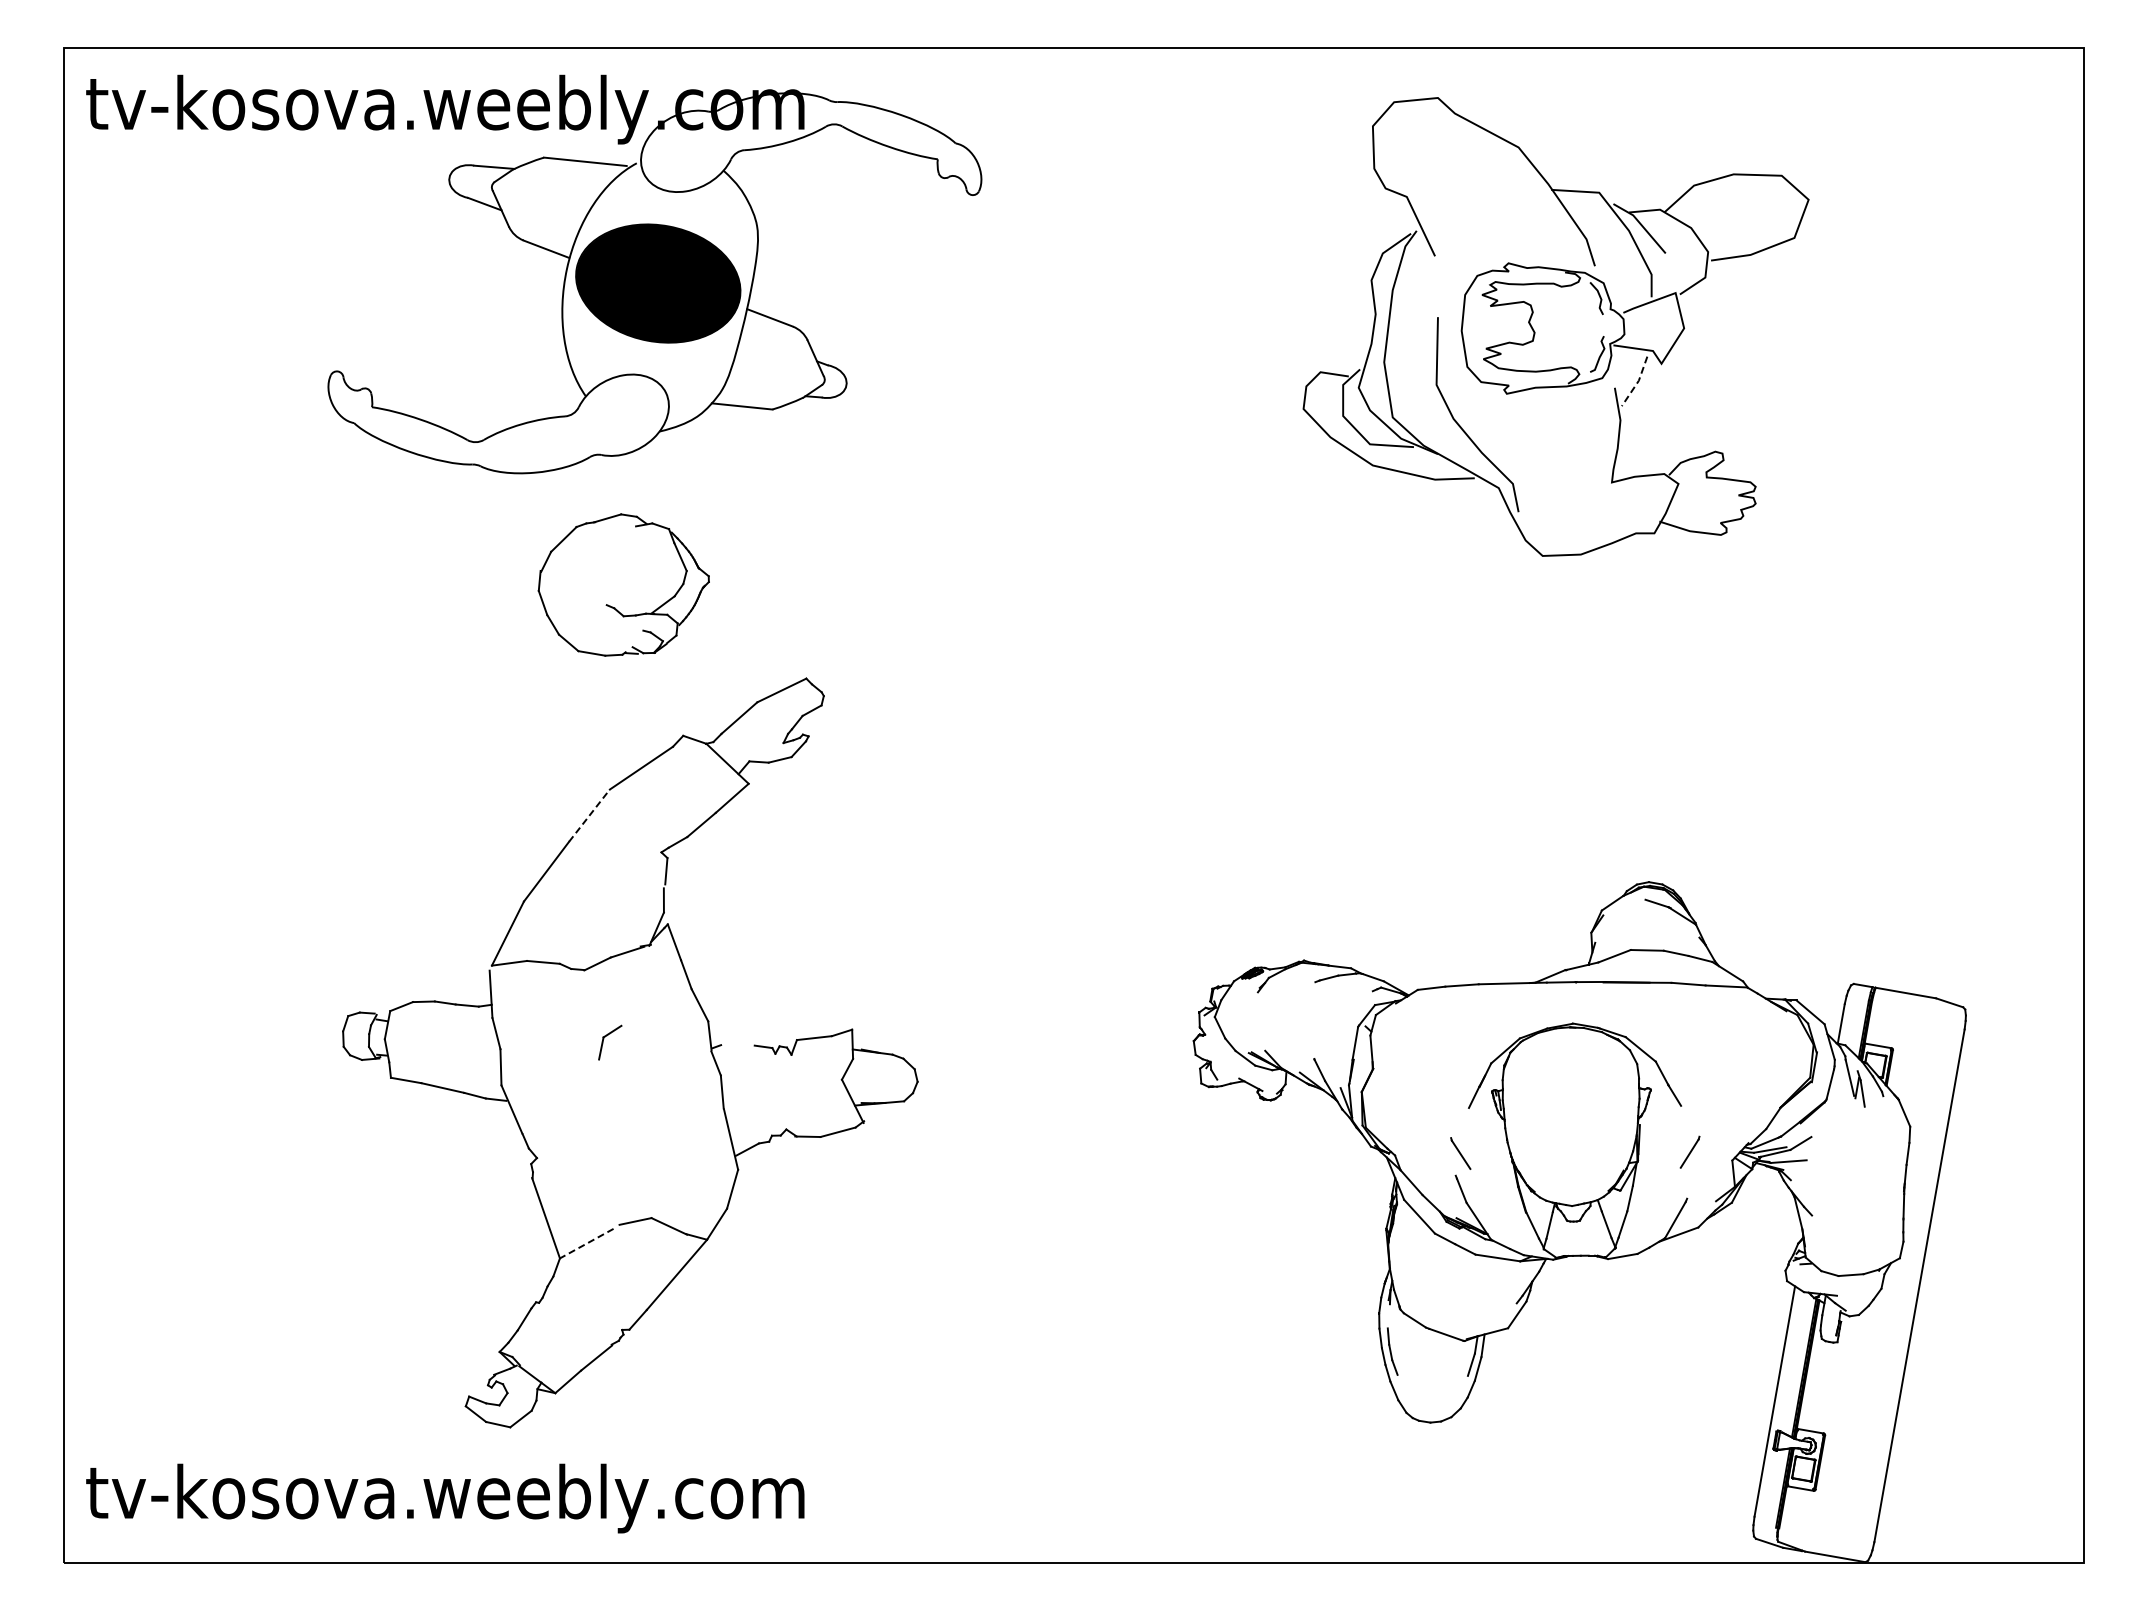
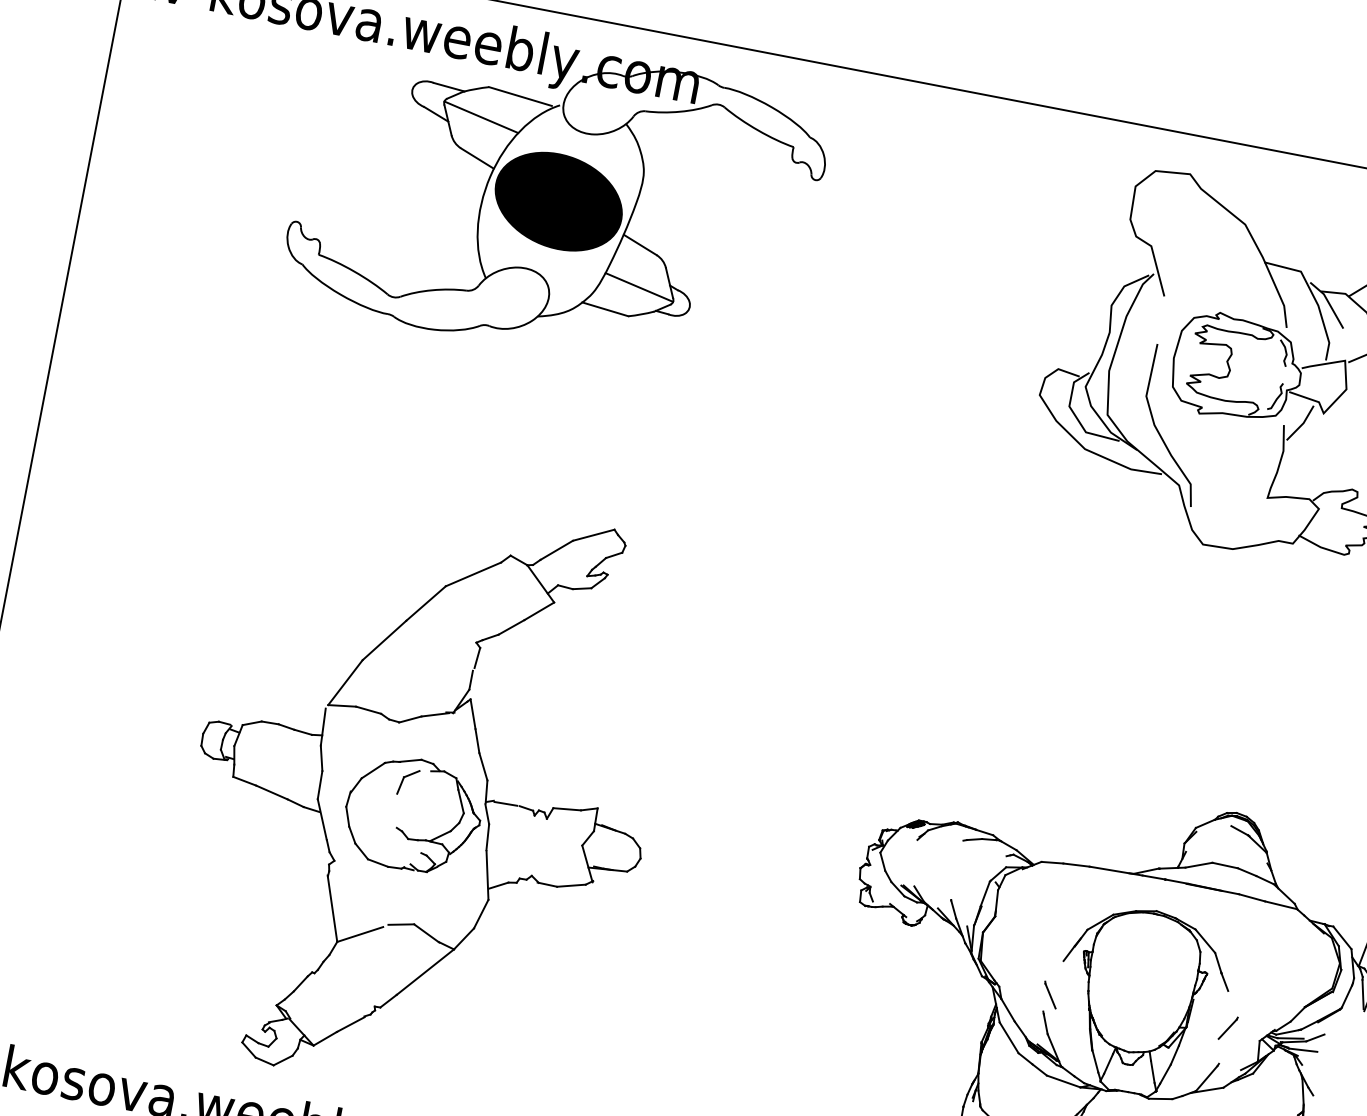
line: (541, 196) -> (481, 116), added
line: (778, 370) -> (638, 286), added
line: (1637, 382) -> (1302, 424), dashed -> solid
part: (623, 584) -> (412, 814), moved
line: (589, 815) -> (426, 603), dashed -> solid
line: (736, 1045) -> (505, 803), added
line: (586, 1243) -> (360, 934), dashed -> solid

